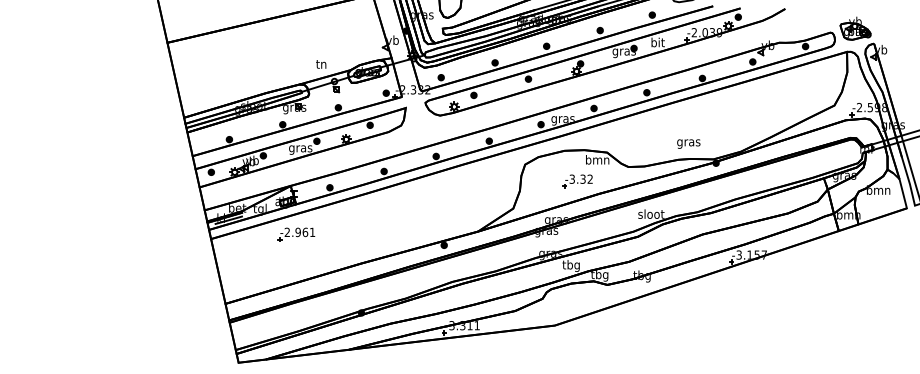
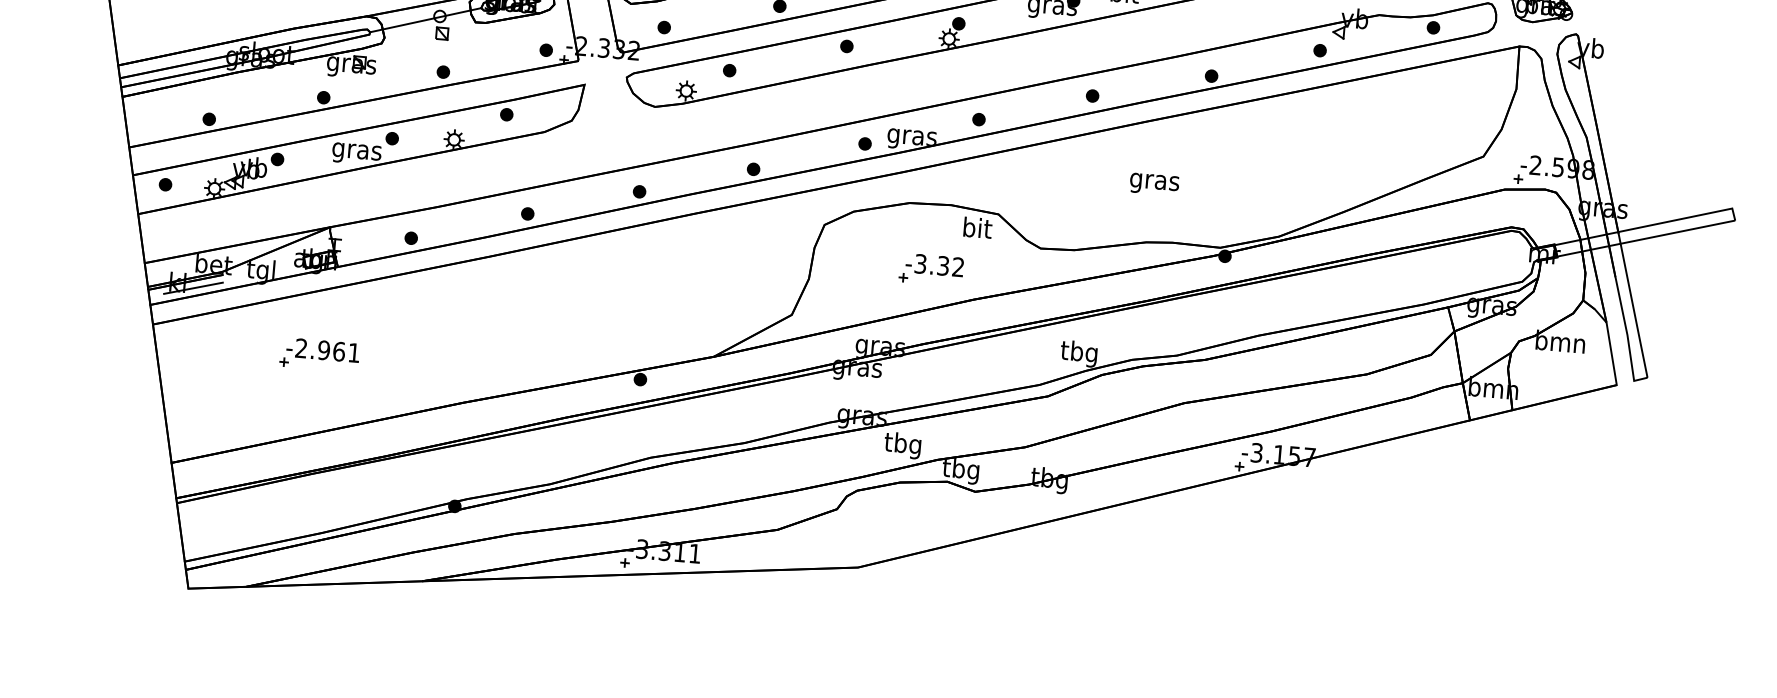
text: (688, 143) -> (1153, 183), moved
text: (597, 159) -> (977, 227), bmn -> bit
text: (651, 215) -> (1080, 354), sloot -> tbg
part: (296, 234) -> (320, 354), moved

